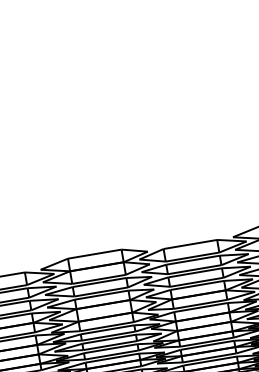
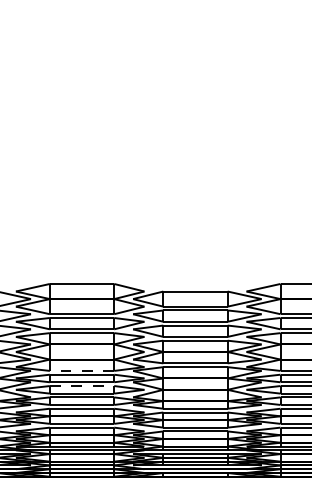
line: (106, 326) -> (81, 370), solid -> dashed
line: (109, 339) -> (82, 386), solid -> dashed

